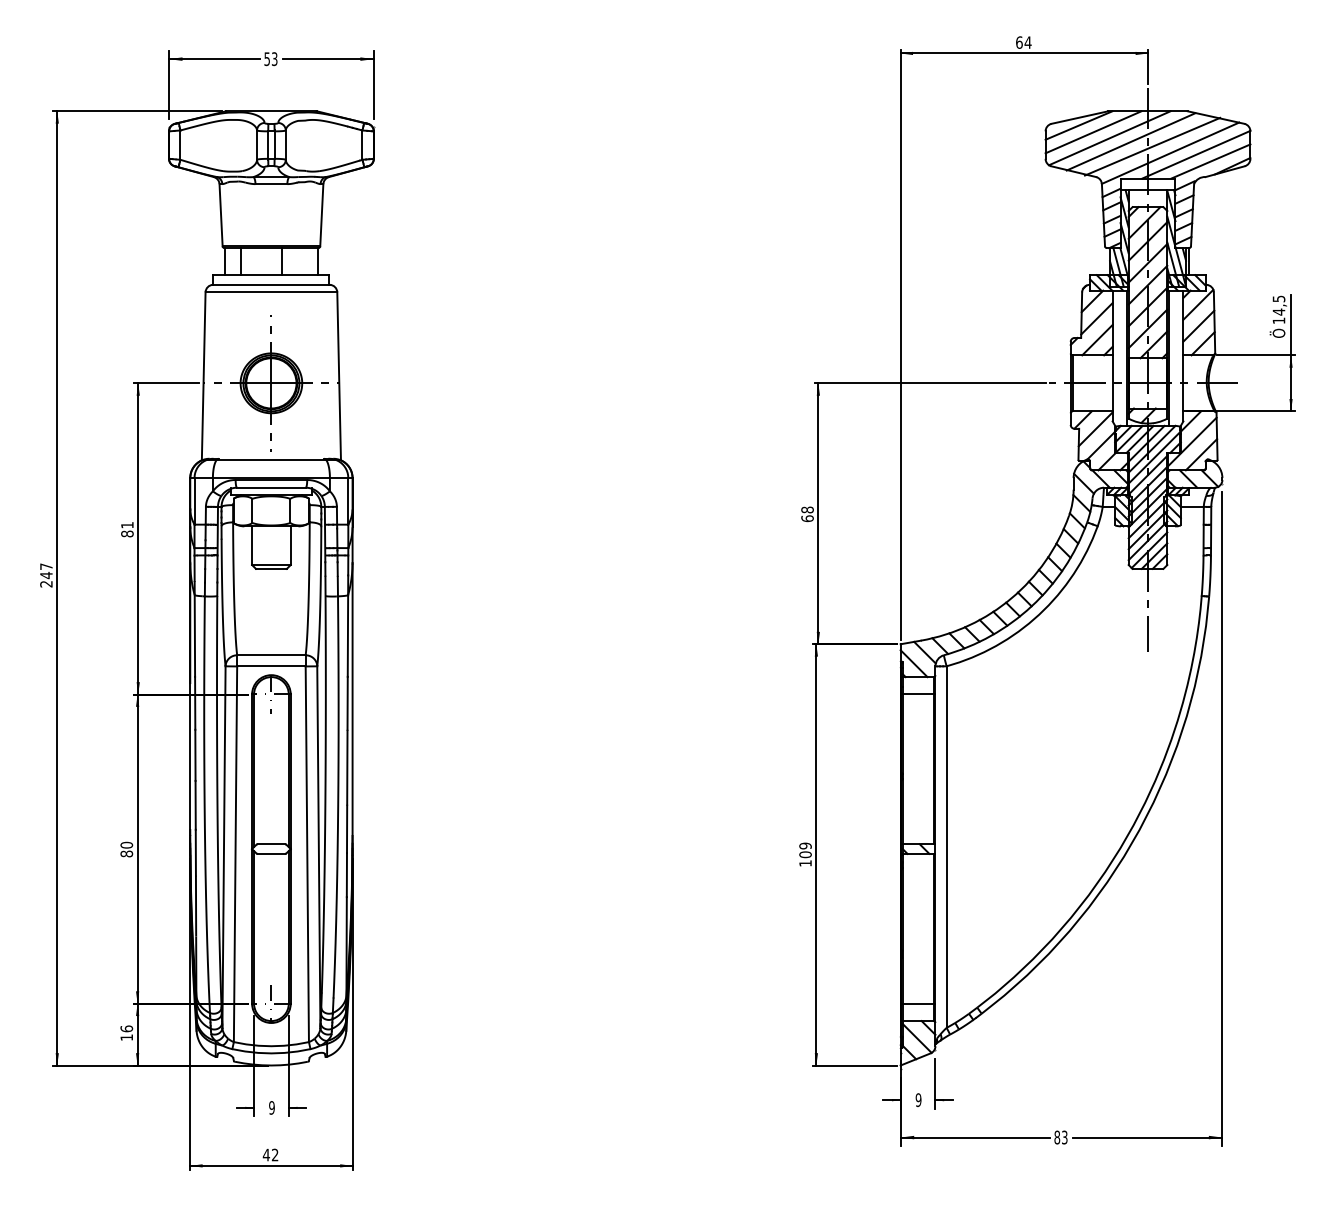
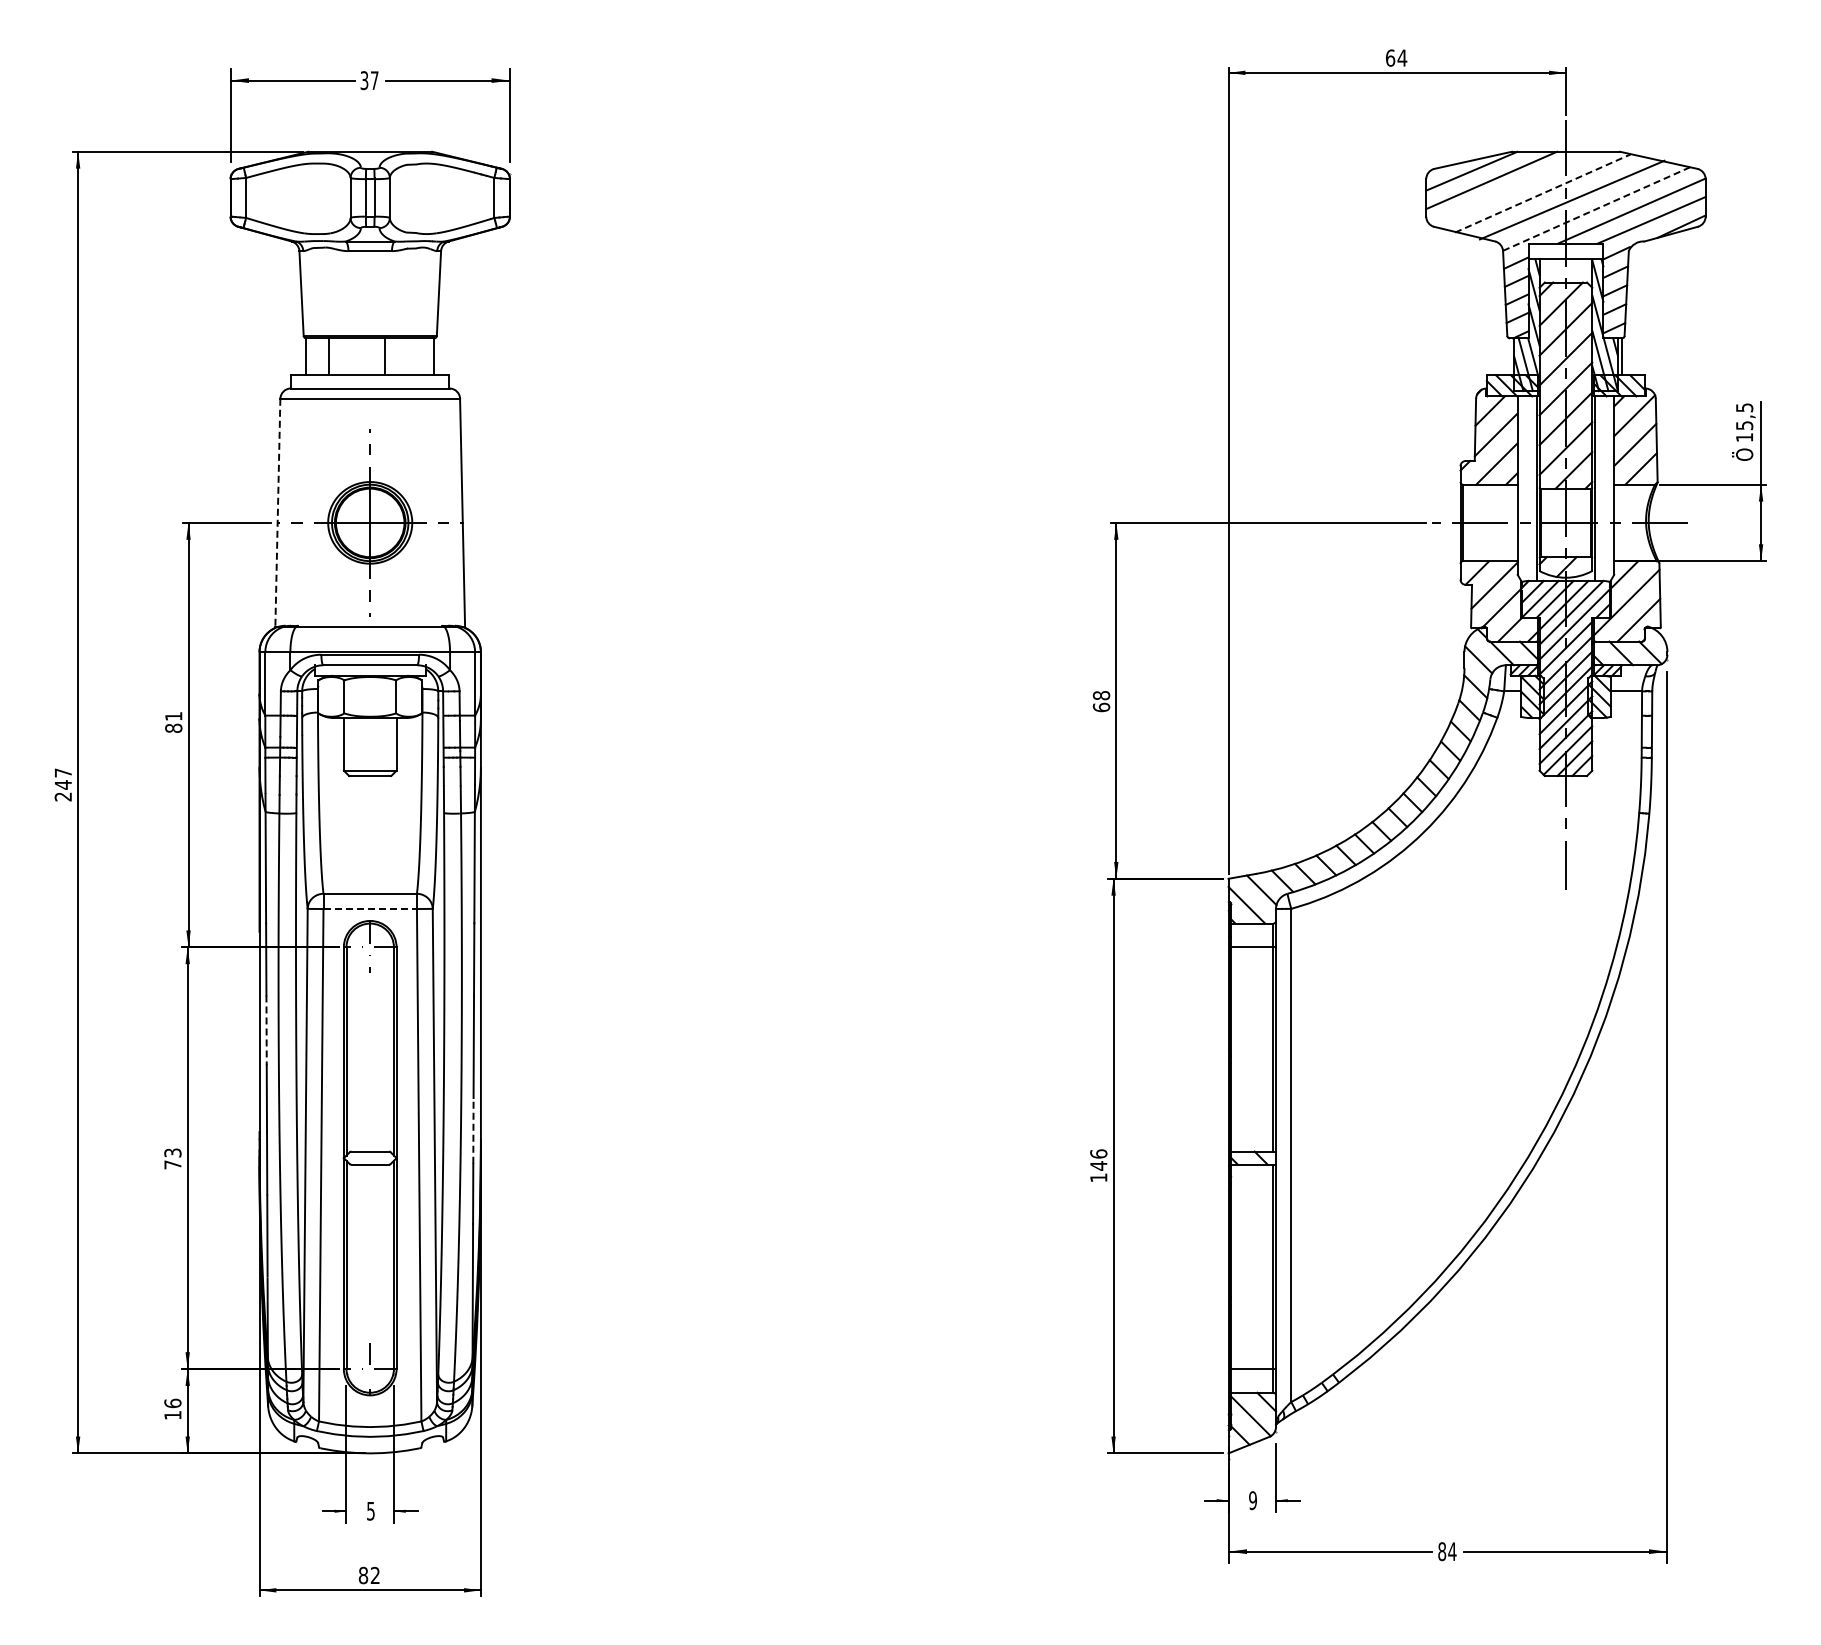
text: (270, 59) -> (369, 80), 53 -> 37
line: (1109, 138) -> (1513, 188), removed
line: (1131, 141) -> (1543, 193), solid -> dashed
line: (1170, 153) -> (1596, 209), solid -> dashed
text: (1278, 311) -> (1744, 425), 14,5 -> 15,5
line: (203, 376) -> (277, 513), solid -> dashed
line: (271, 666) -> (370, 909), solid -> dashed
line: (195, 755) -> (266, 1030), solid -> dashed
line: (347, 828) -> (473, 1130), solid -> dashed
text: (126, 849) -> (172, 1158), 80 -> 73
text: (805, 850) -> (1098, 1159), 109 -> 146
text: (271, 1107) -> (370, 1510), 9 -> 5
text: (1064, 1137) -> (1452, 1551), 83 -> 84
text: (266, 1155) -> (363, 1575), 42 -> 82

